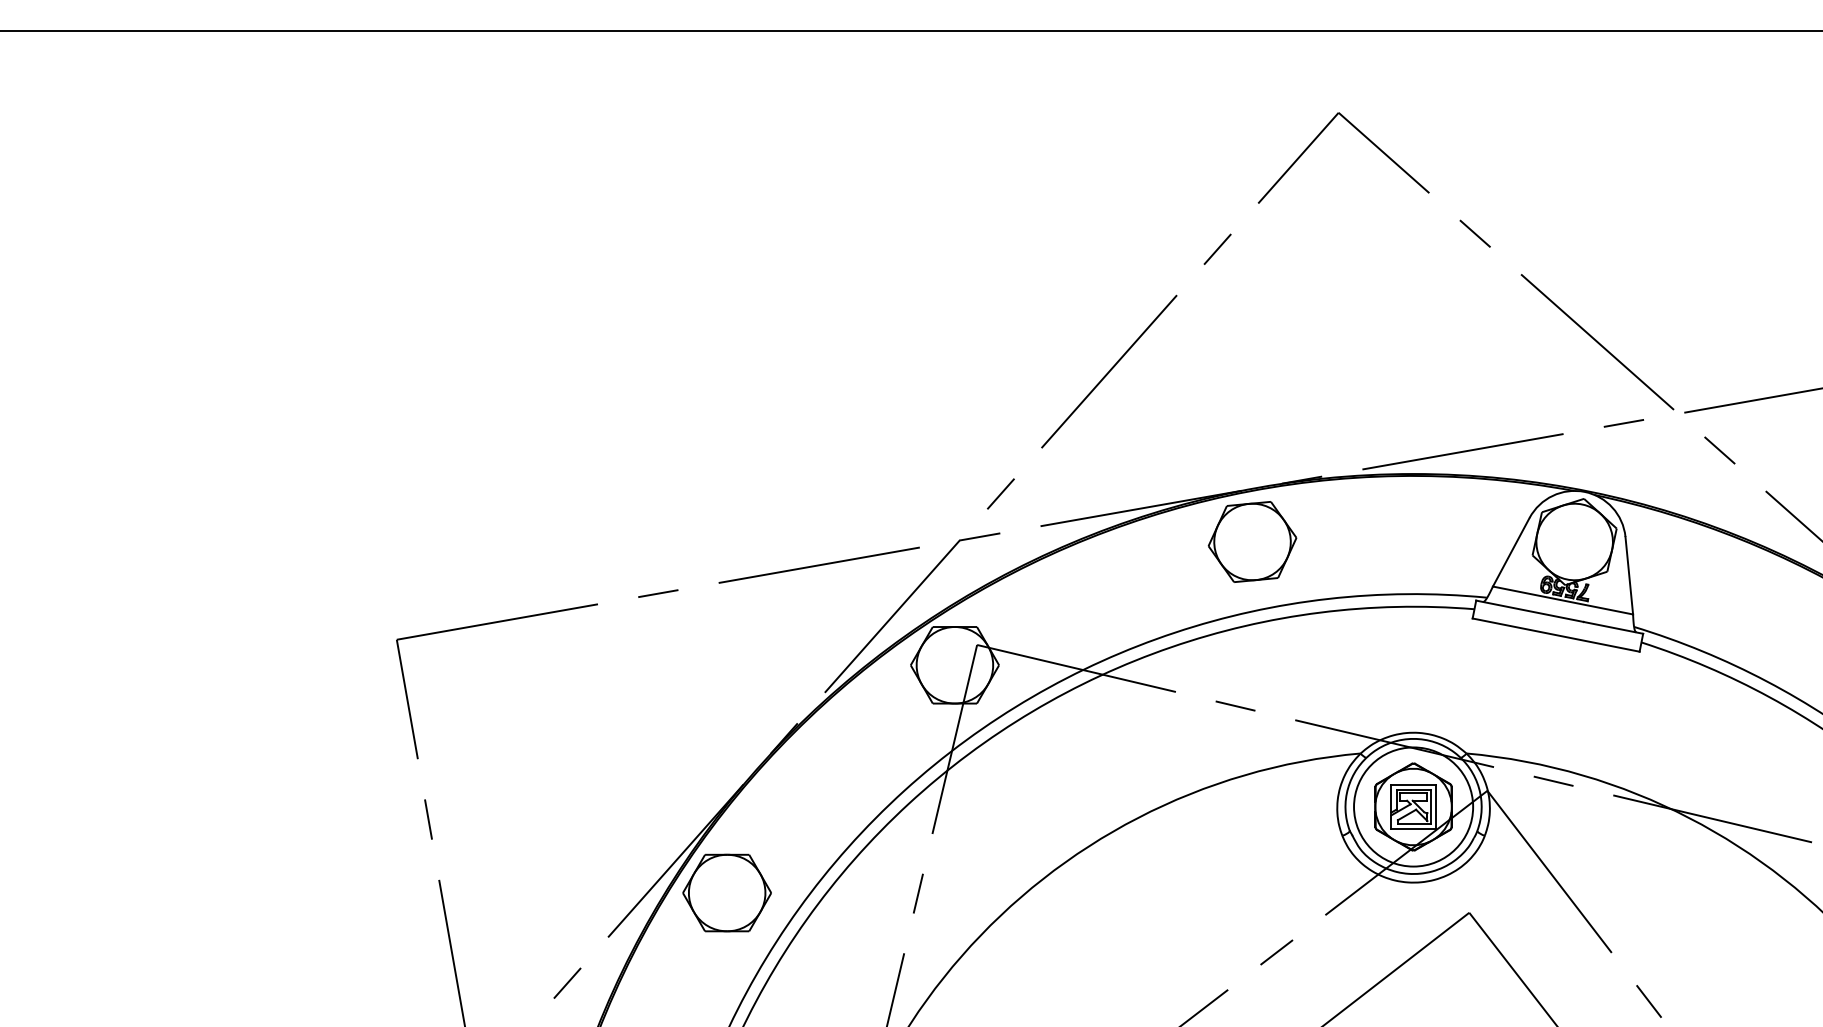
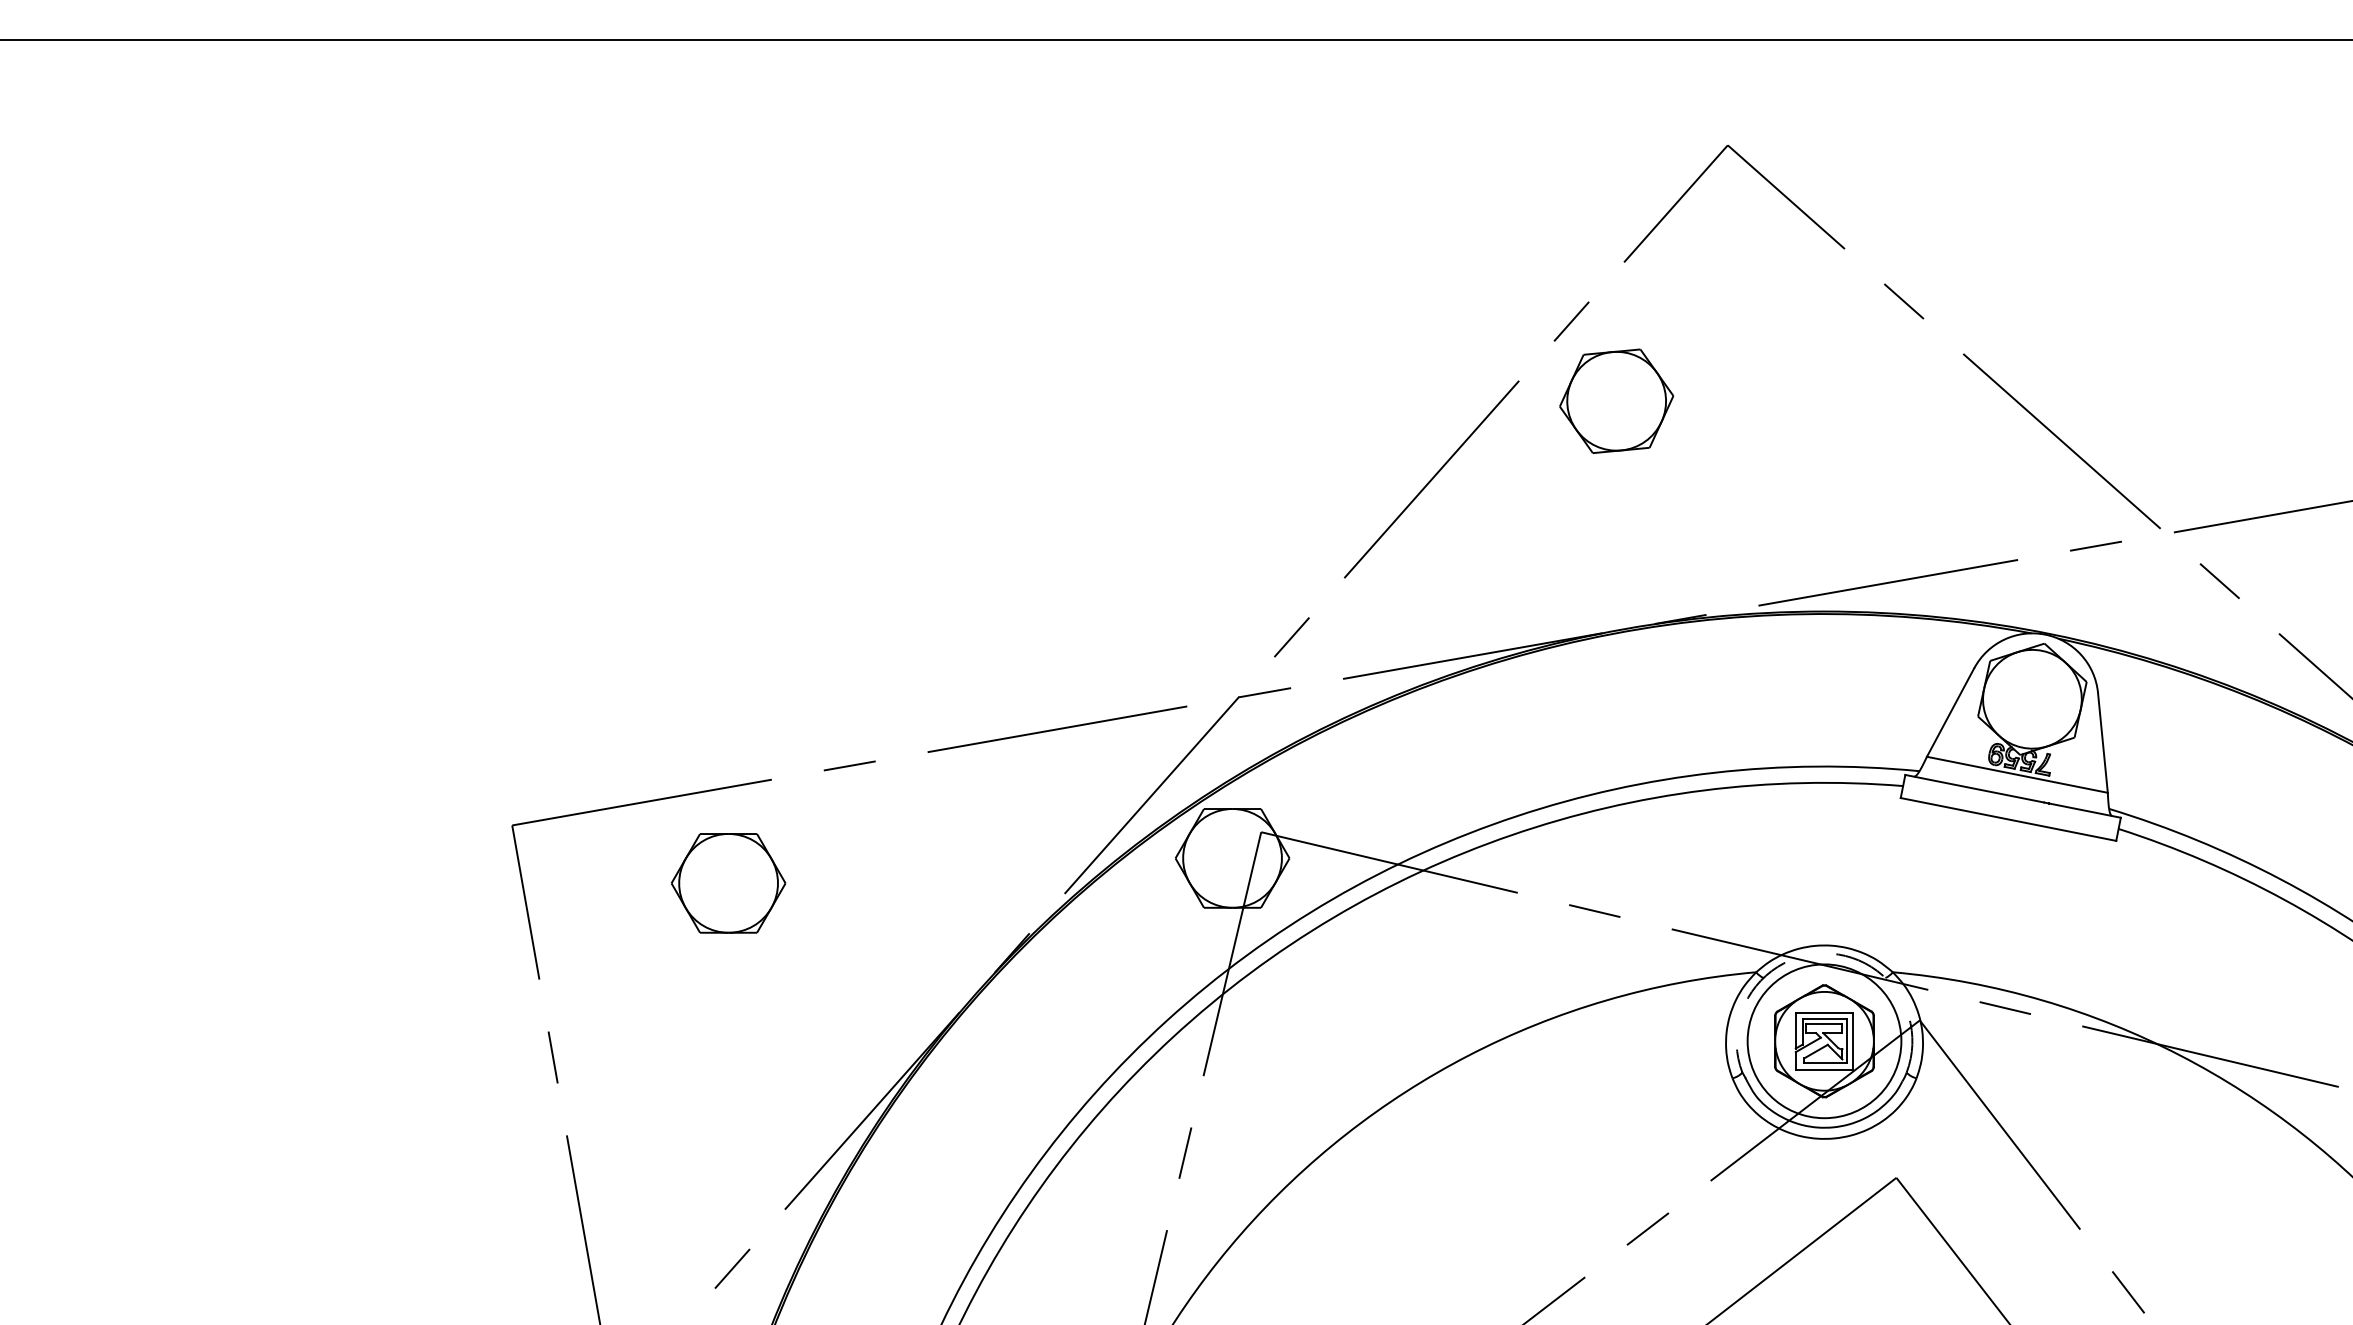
part: (1252, 541) -> (1616, 400), moved
arc: (1413, 738) -> (1824, 953), solid -> dashed
part: (727, 893) -> (728, 883), moved

